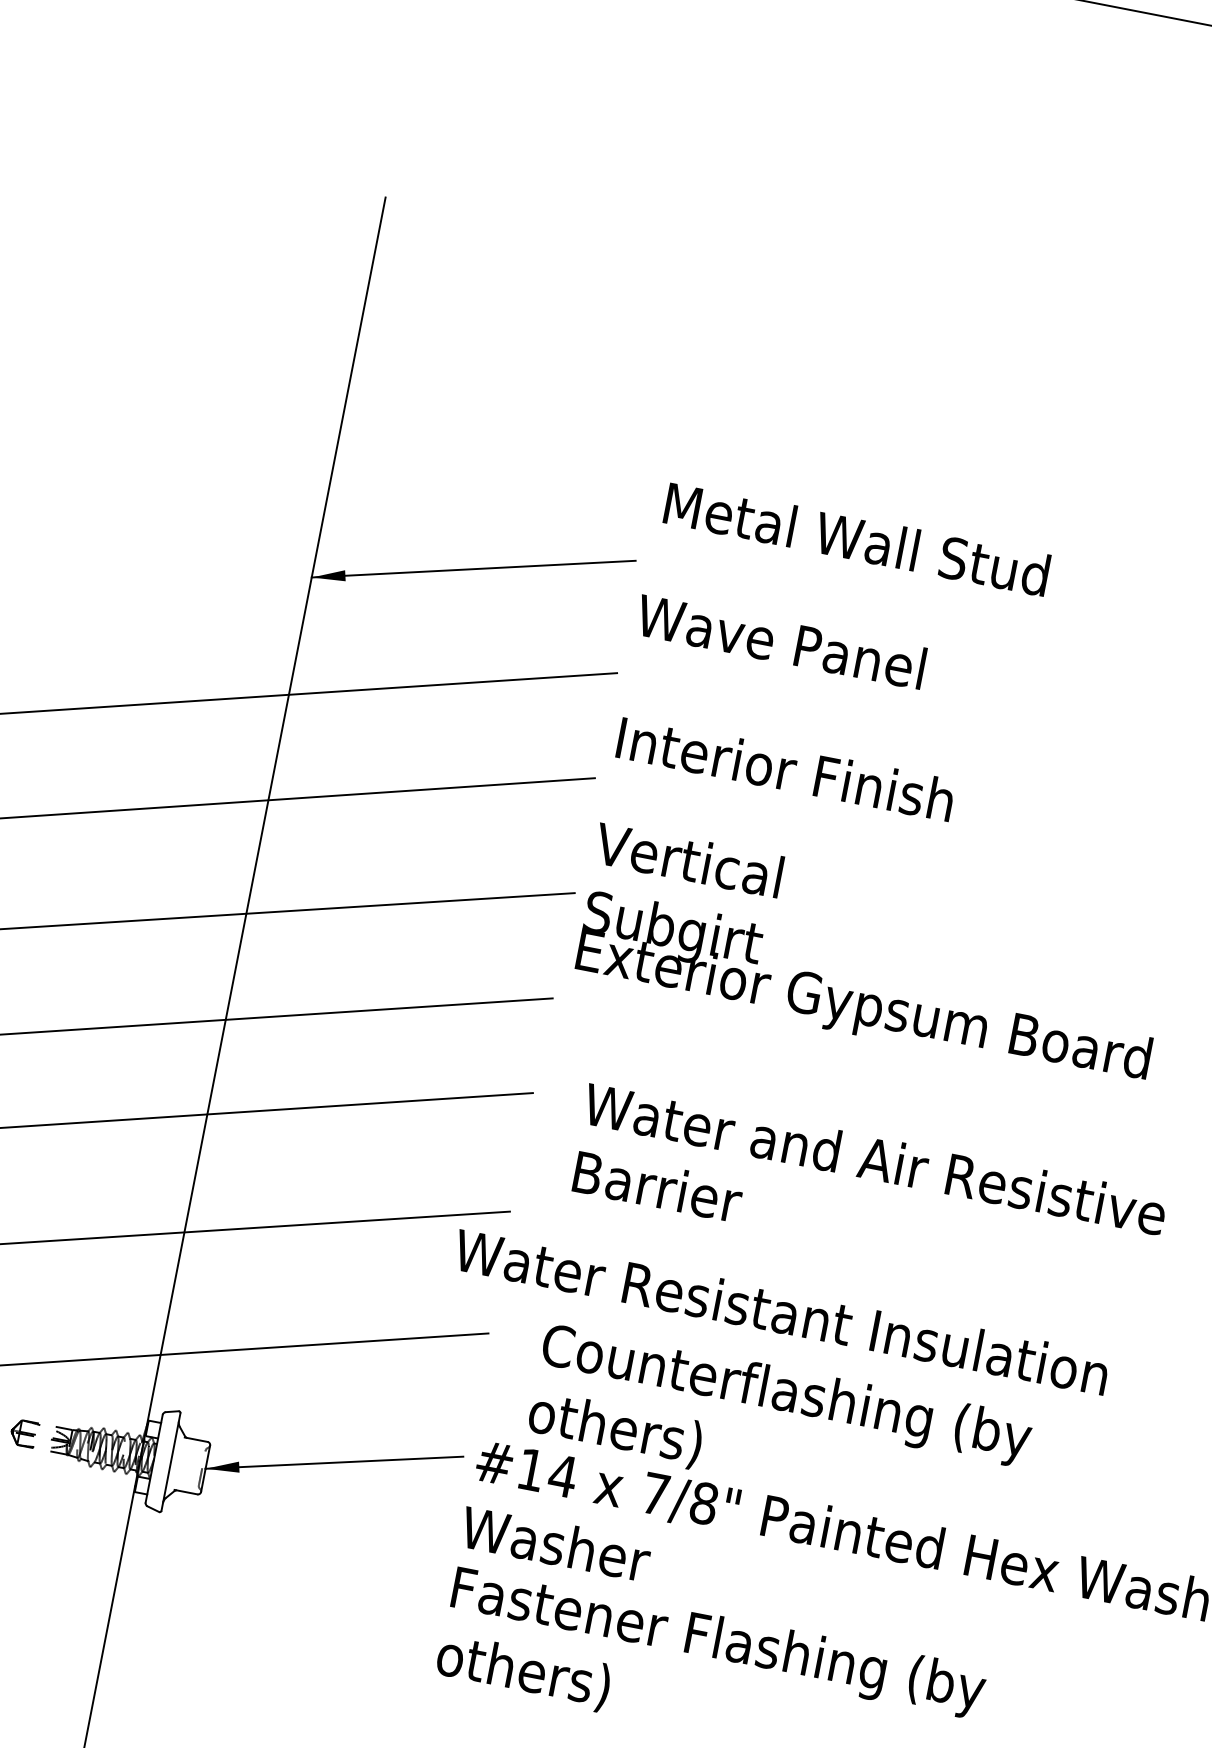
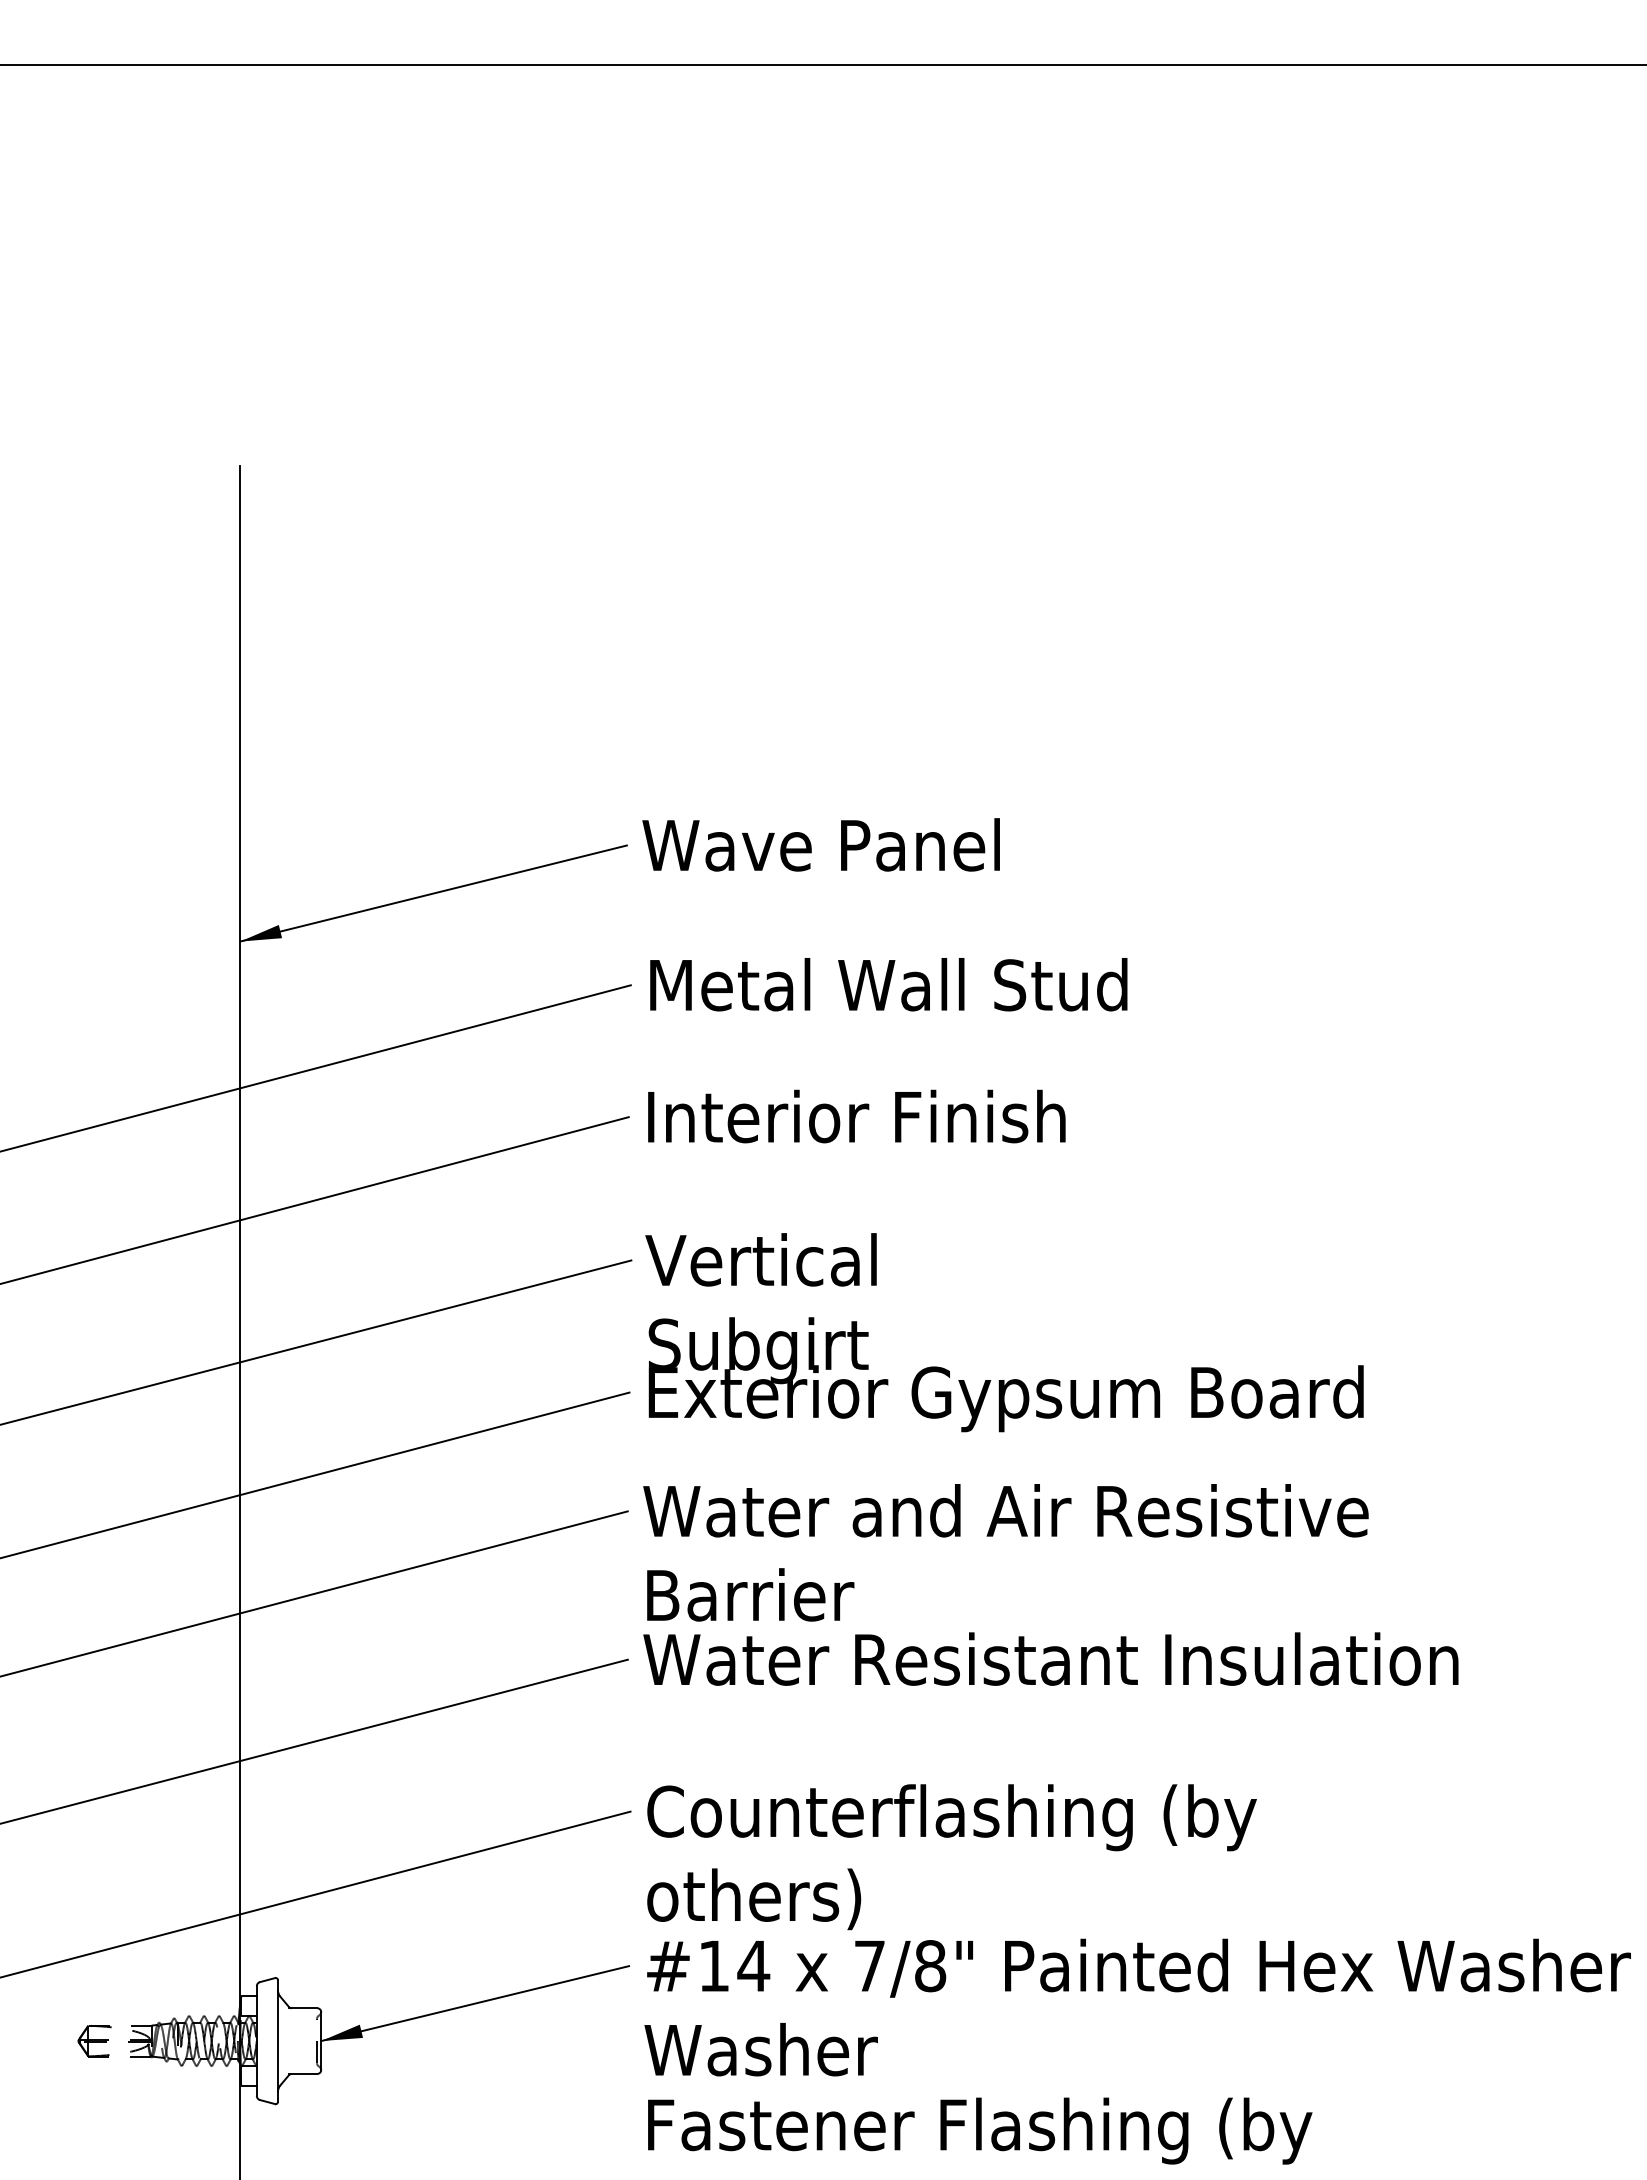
text: (856, 539) -> (888, 984), moved
text: (780, 641) -> (820, 844), moved
text: (785, 769) -> (856, 1116), moved
text: (871, 955) -> (1004, 1332), moved
text: (868, 1192) -> (1005, 1552), moved
text: (781, 1311) -> (1050, 1658), moved
text: (779, 1427) -> (951, 1857), moved

